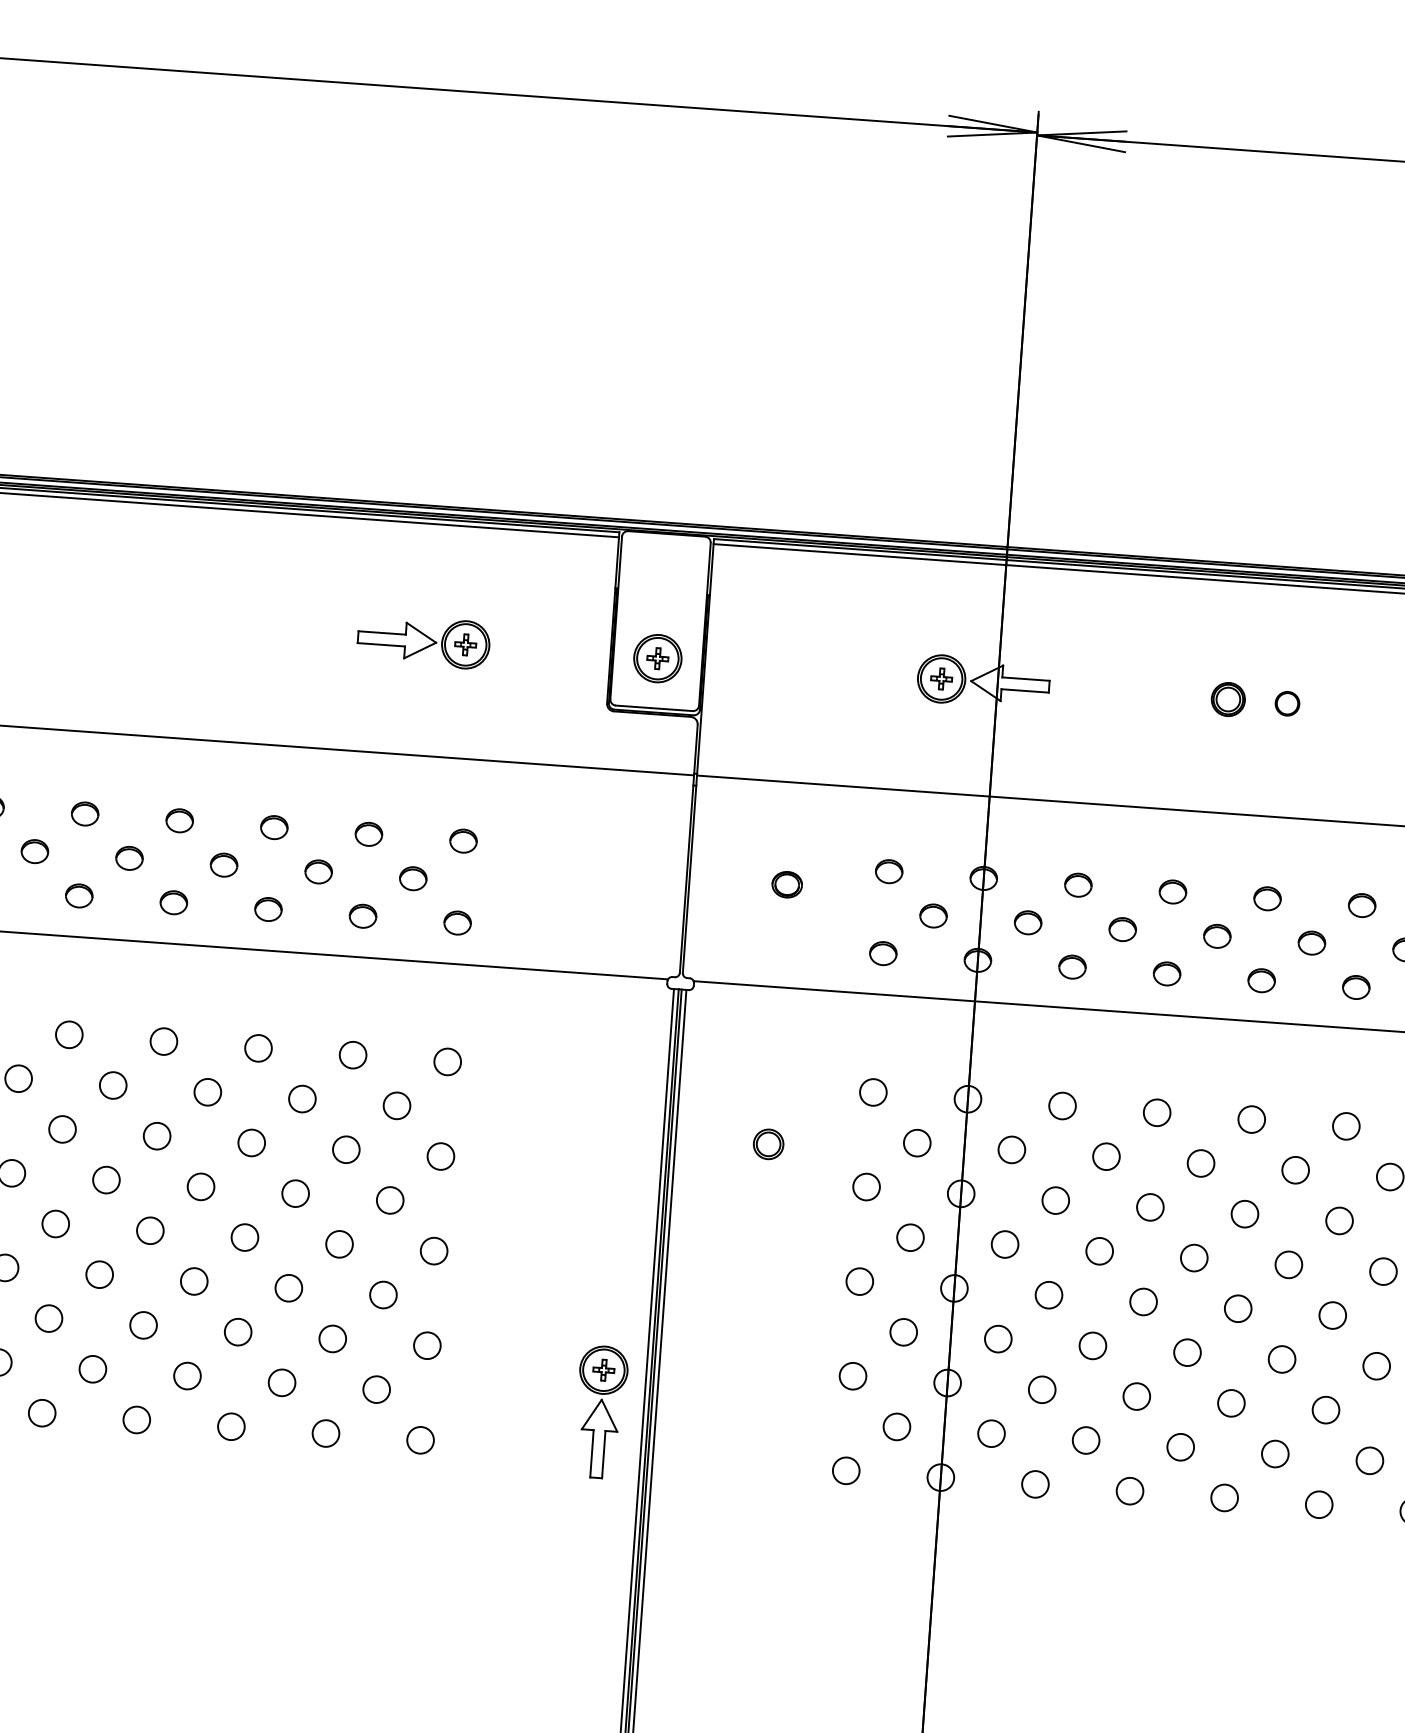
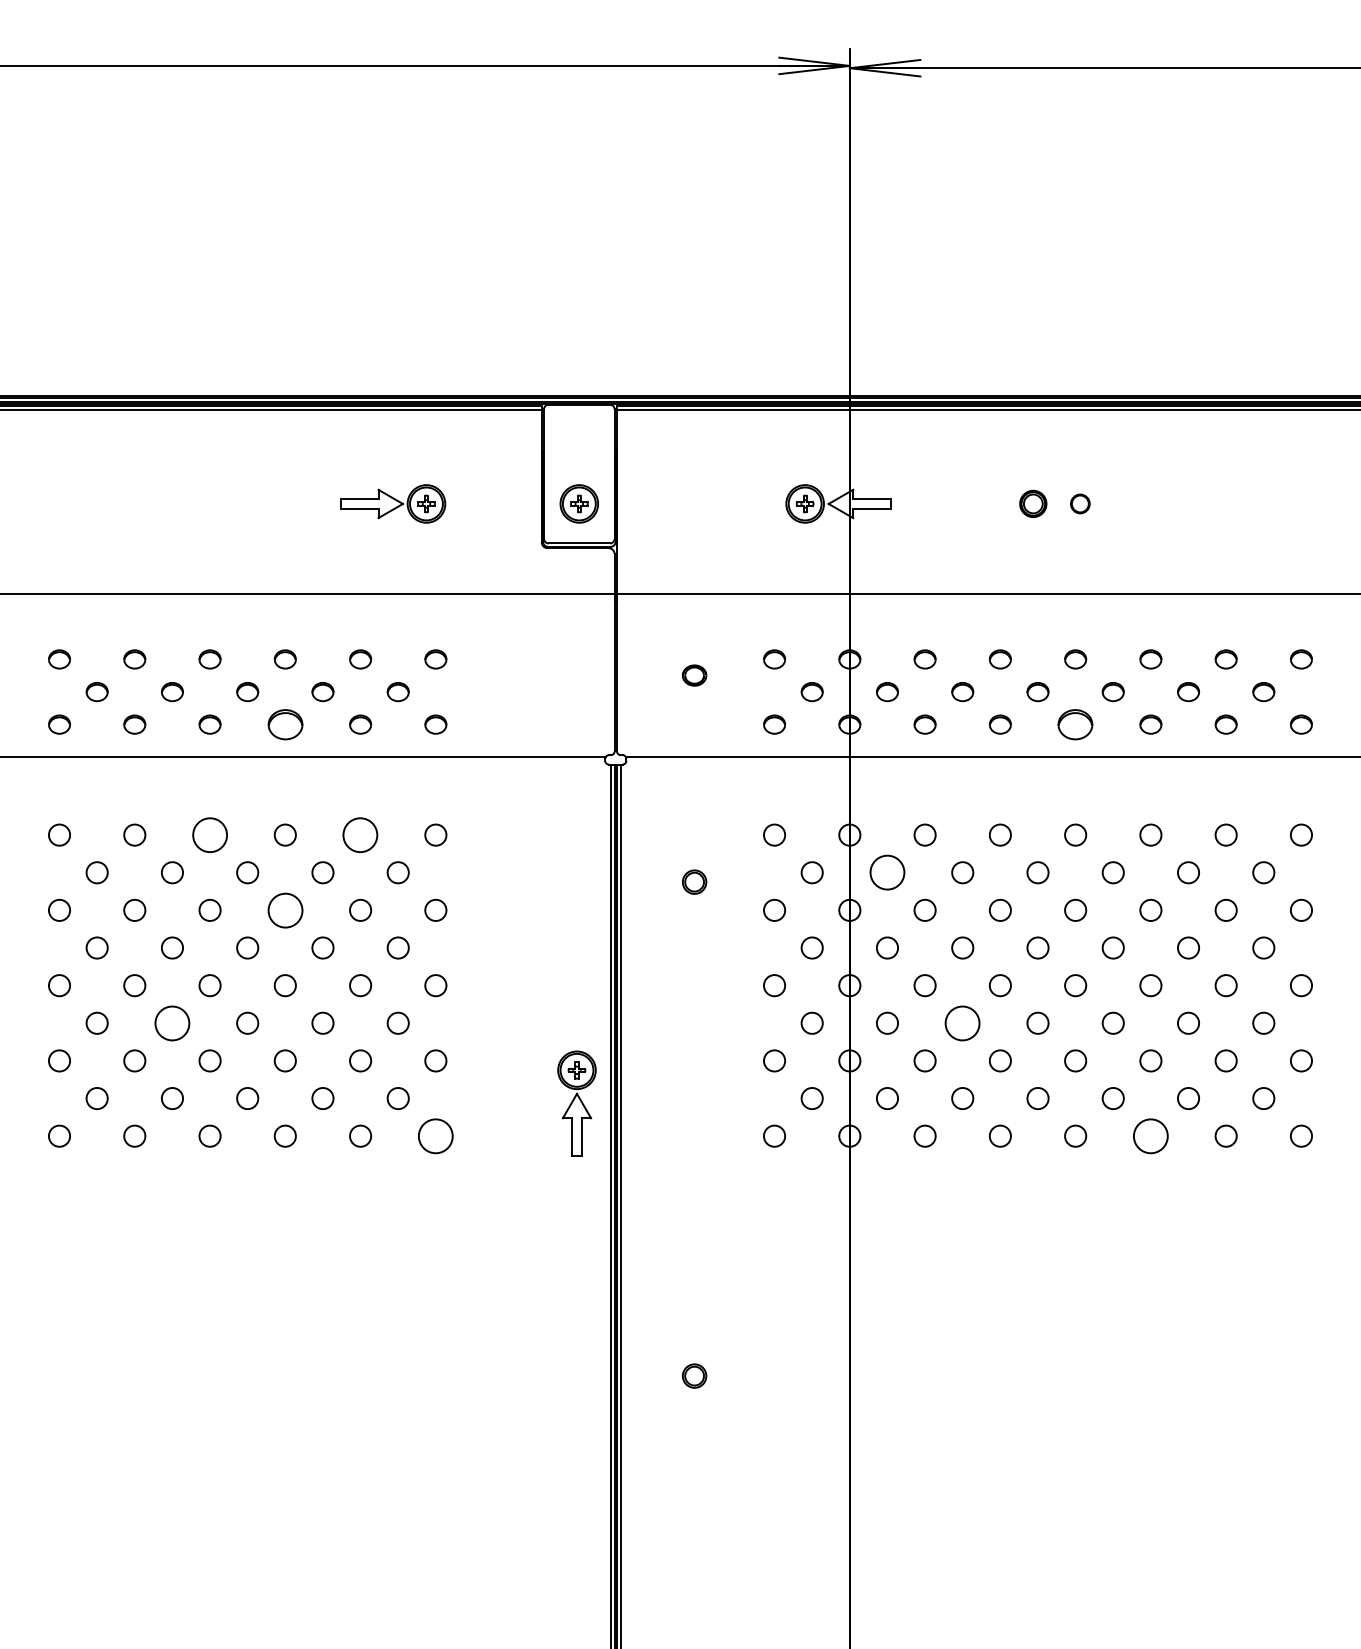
part: (267, 909) -> (284, 724), size x1.6
part: (1261, 980) -> (1075, 724), size x1.6
circle: (163, 1040) -> (209, 834), size x1.6
circle: (353, 1054) -> (360, 834), size x1.6
circle: (250, 1141) -> (284, 909), size x1.6
circle: (1011, 1149) -> (887, 872), size x1.6
circle: (99, 1273) -> (172, 1022), size x1.6
circle: (1092, 1344) -> (962, 1022), size x1.6
circle: (420, 1439) -> (435, 1135), size x1.6
circle: (1318, 1503) -> (1150, 1135), size x1.6

